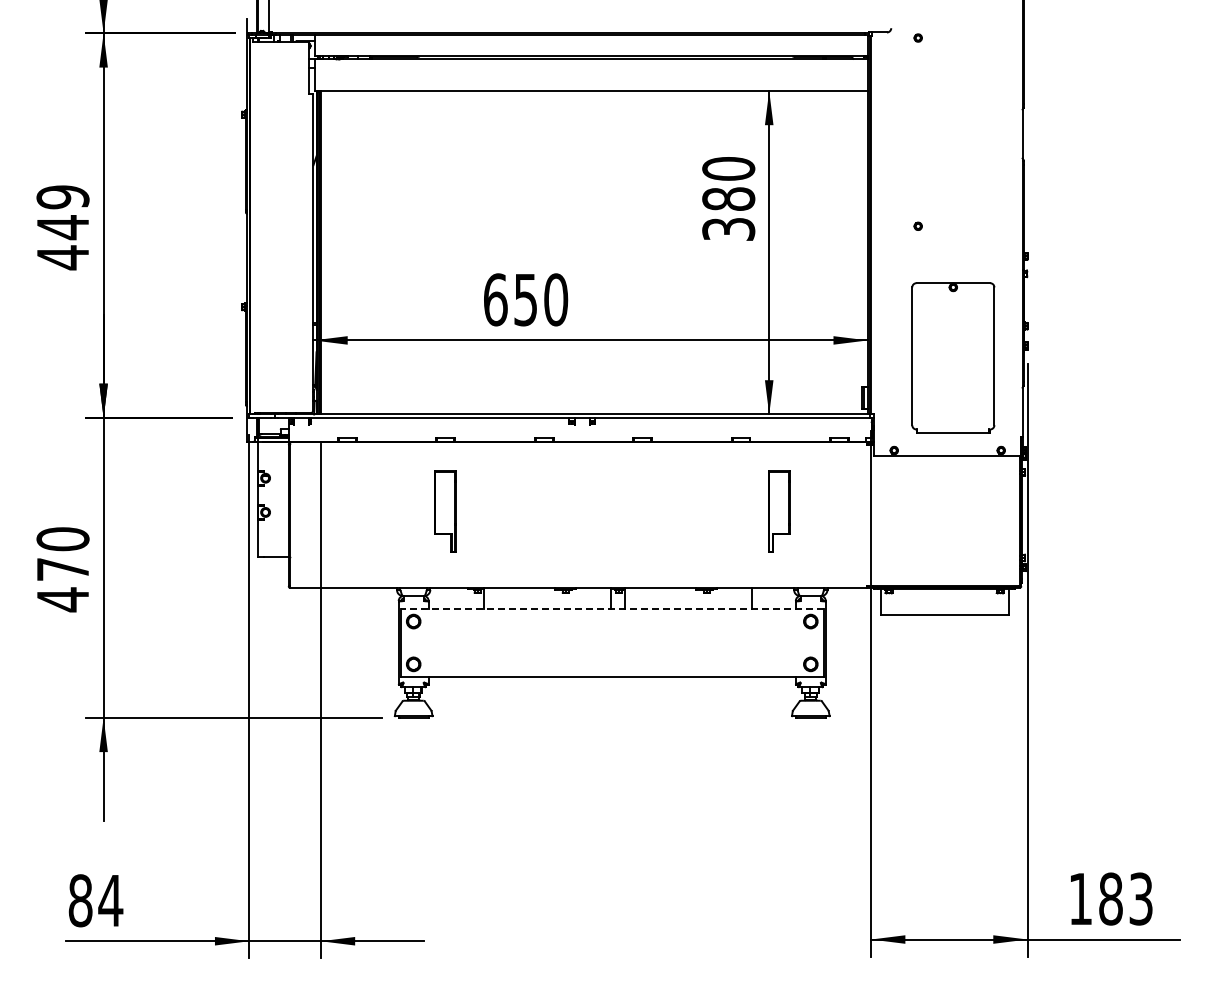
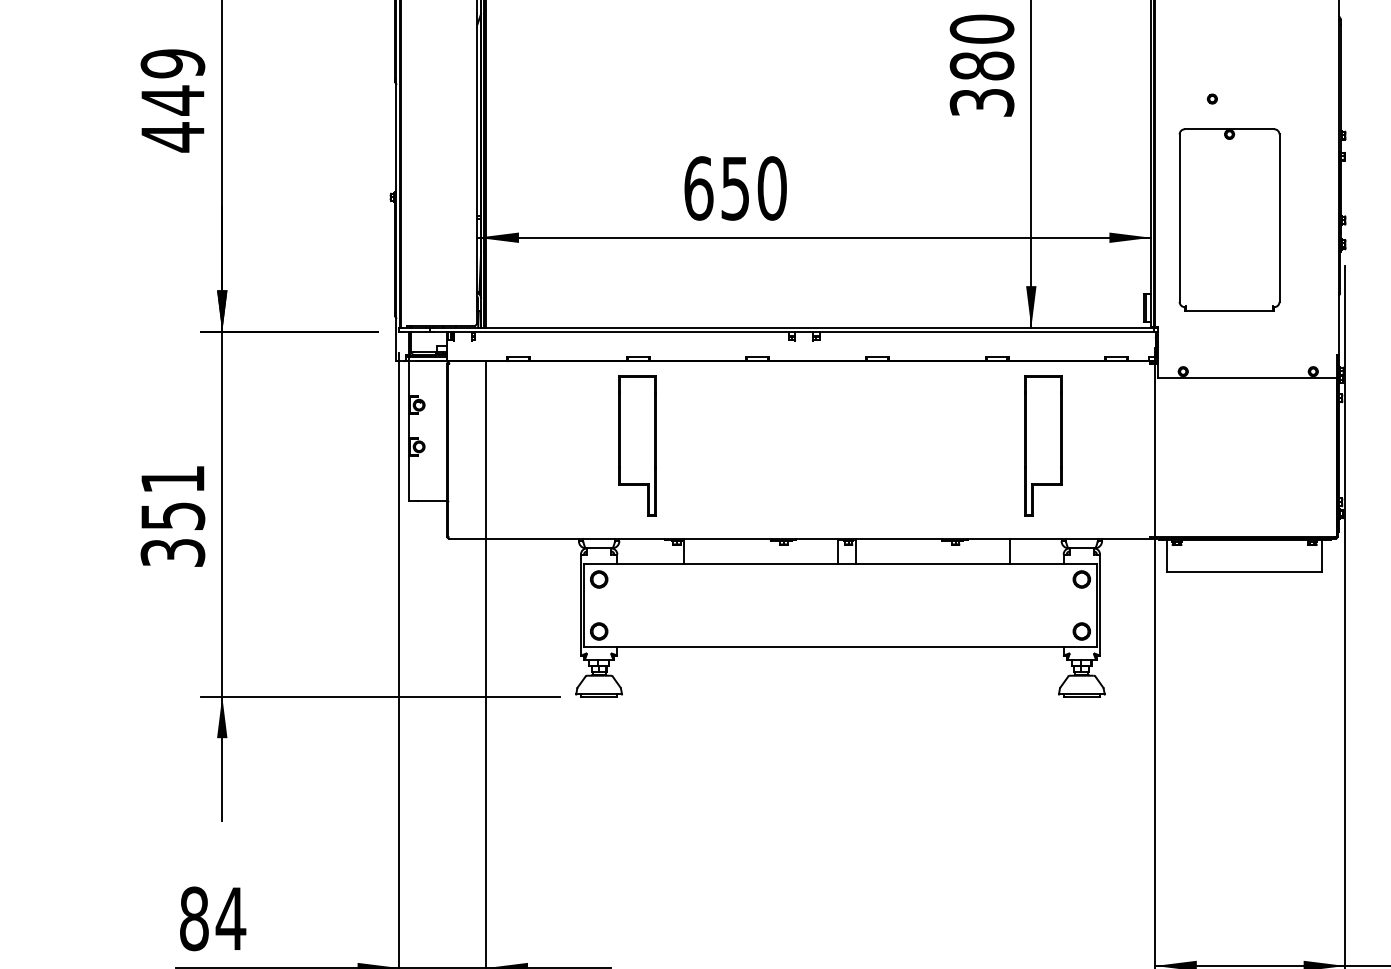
part: (953, 357) -> (1229, 219), moved
part: (444, 511) -> (636, 445), size x1.43
part: (778, 511) -> (1042, 445), size x1.43
text: (62, 569) -> (172, 516), 470 -> 351
line: (611, 608) -> (839, 563), dashed -> solid

